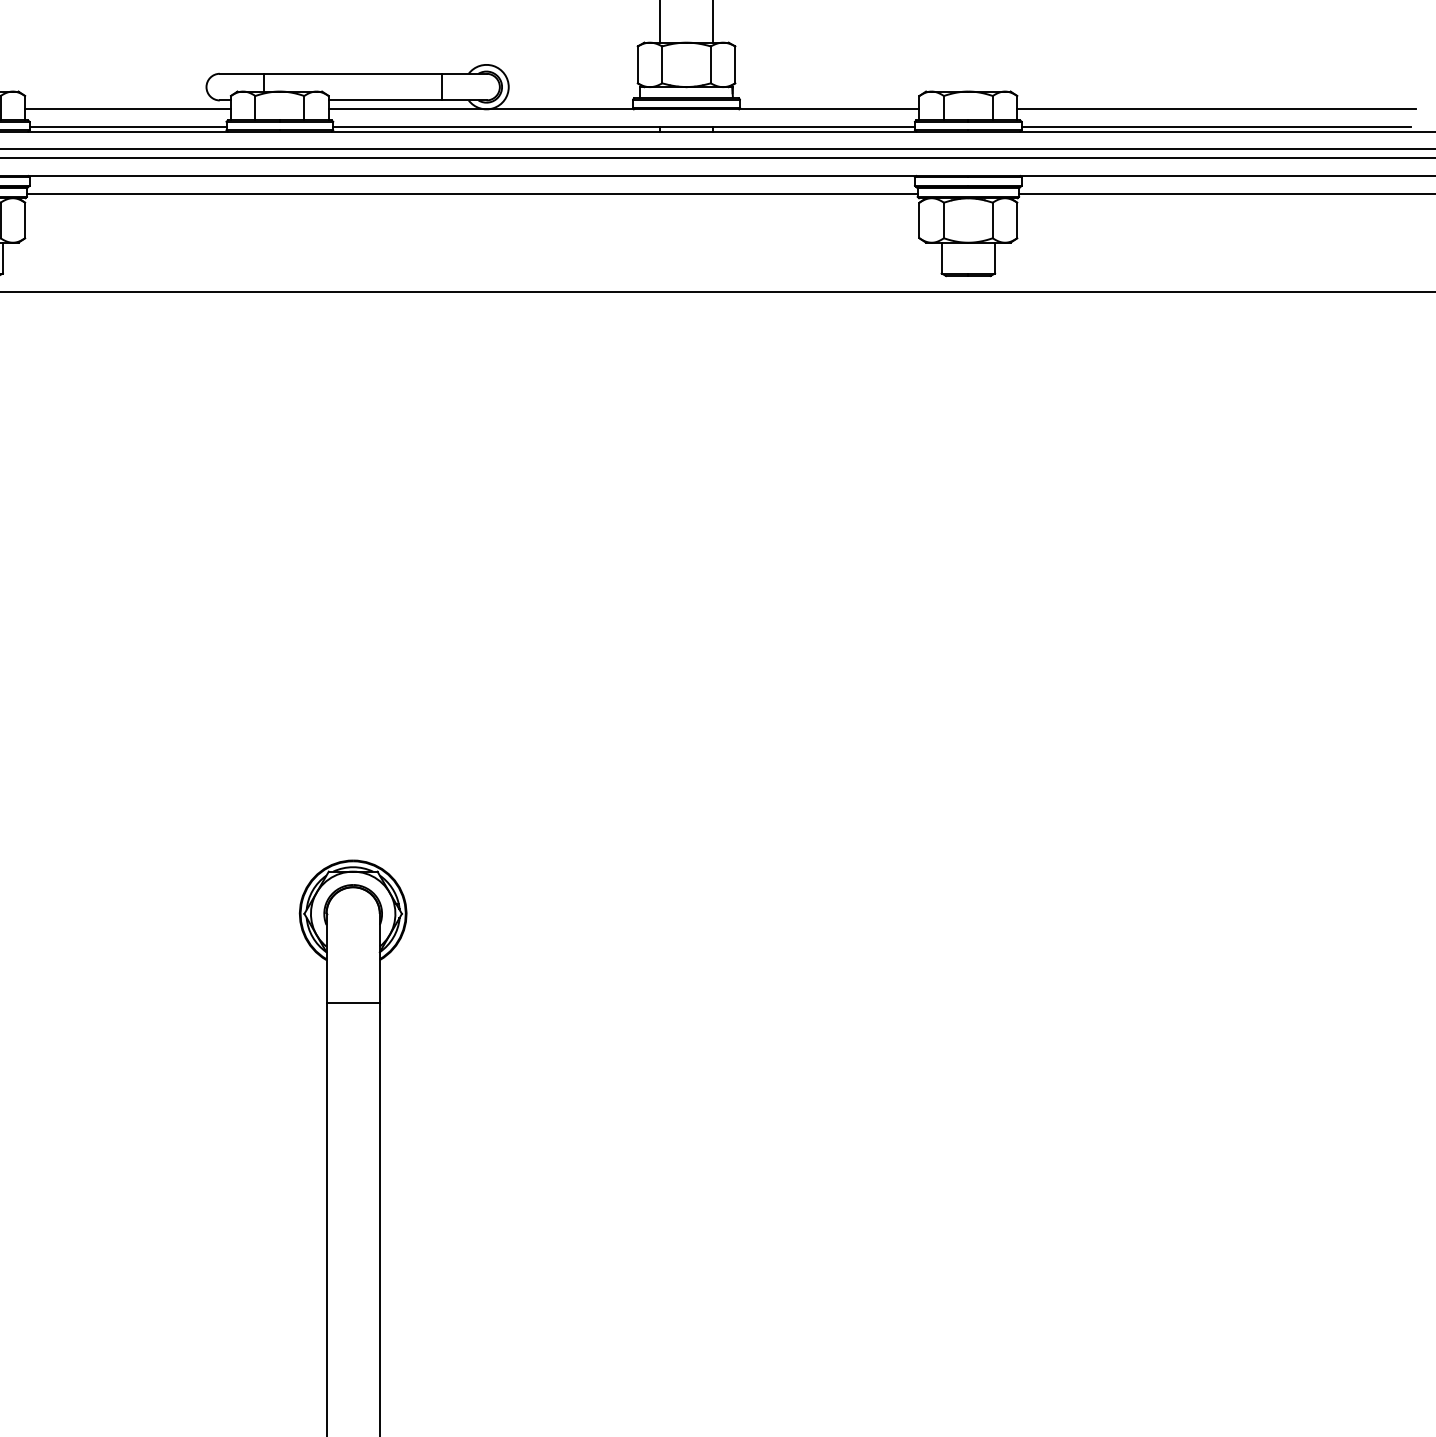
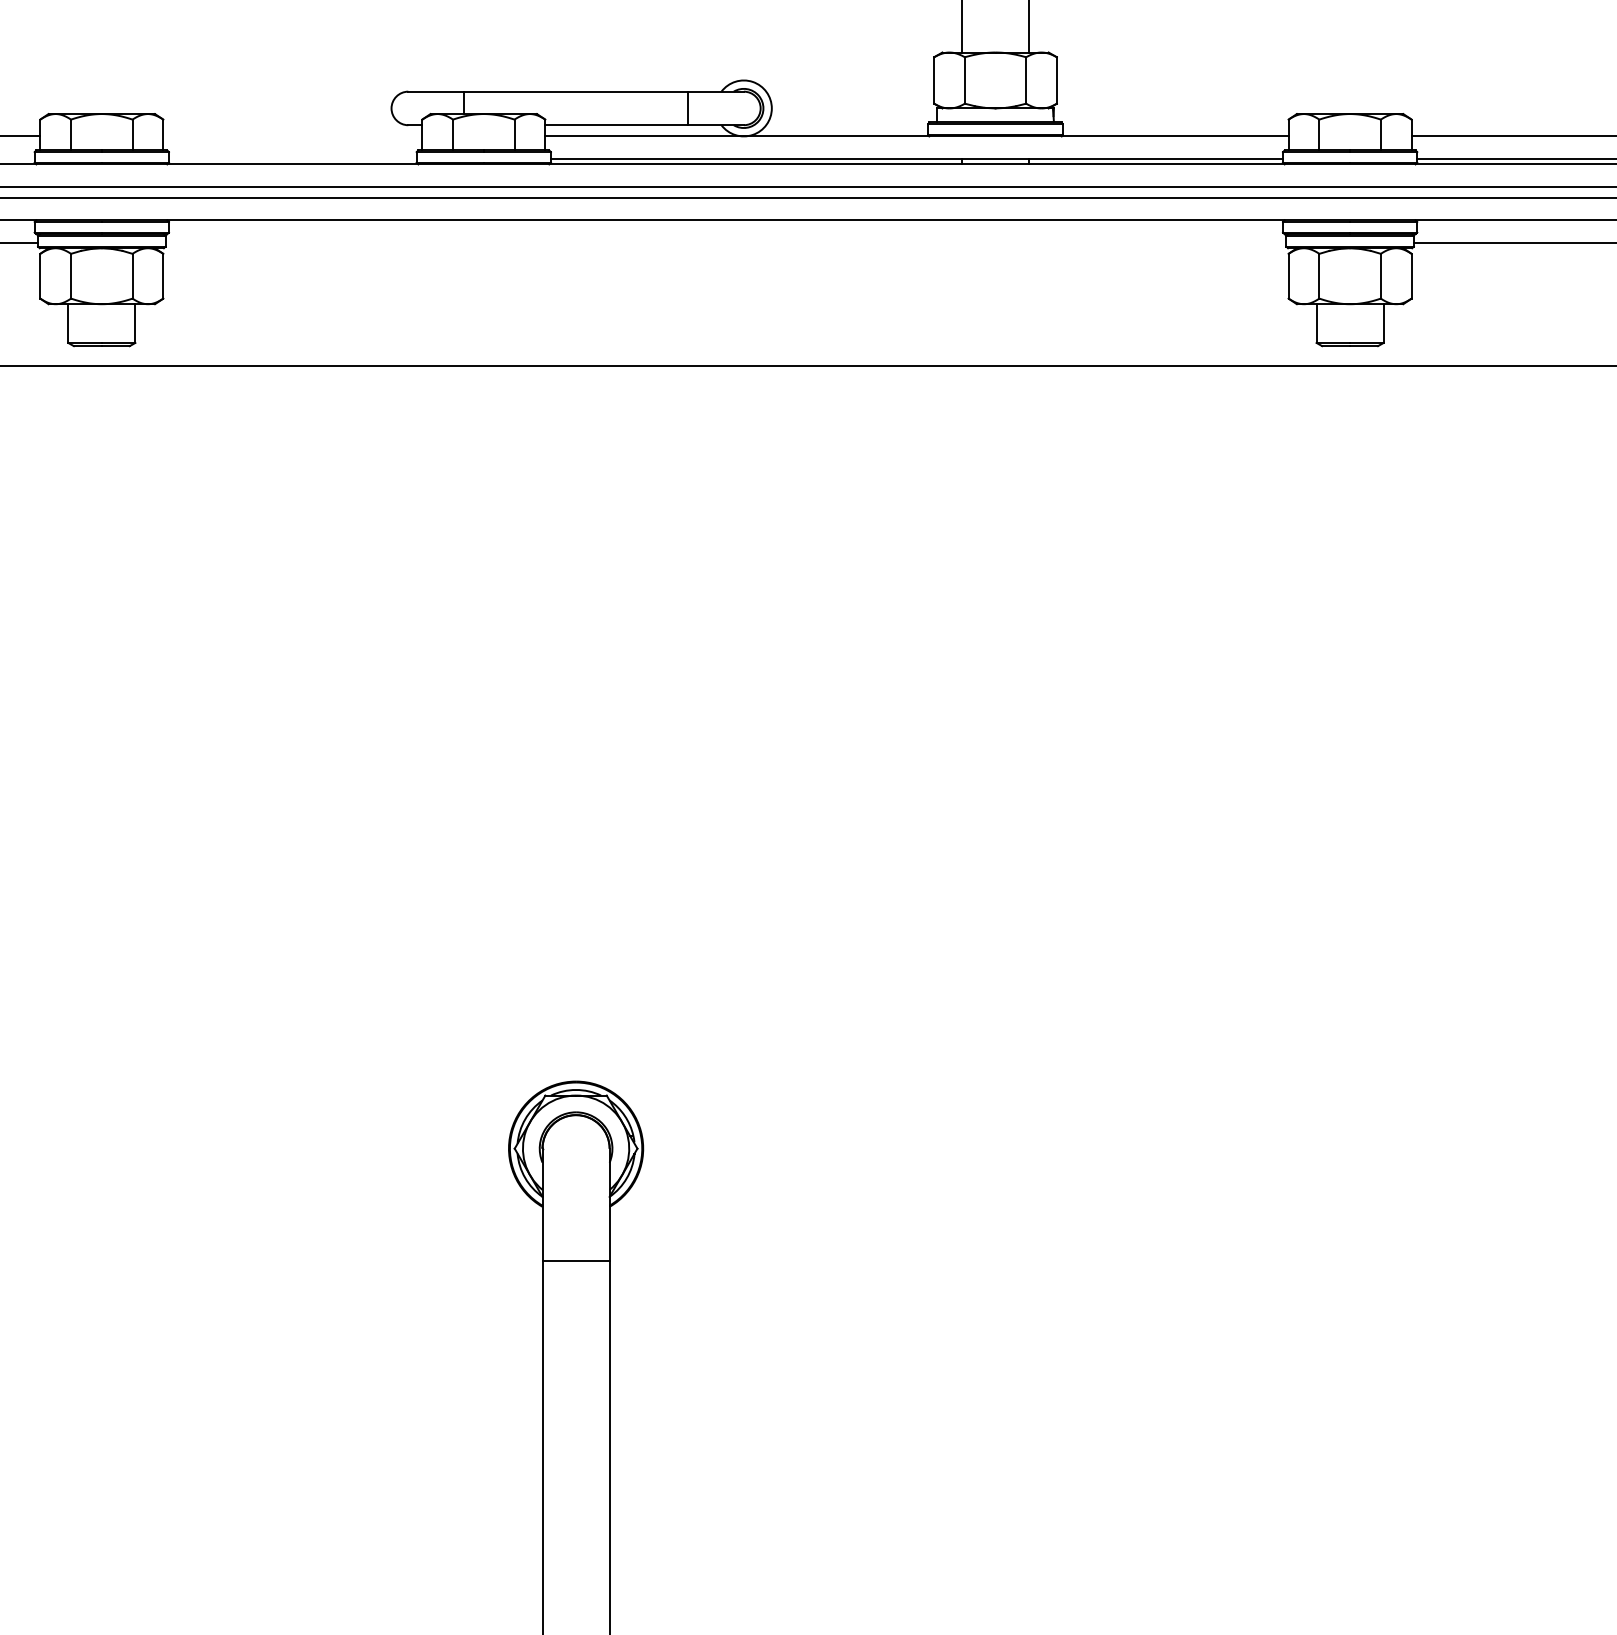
line: (127, 109) -> (292, 136), removed
line: (127, 127) -> (292, 159), removed
line: (471, 193) -> (724, 242), removed

